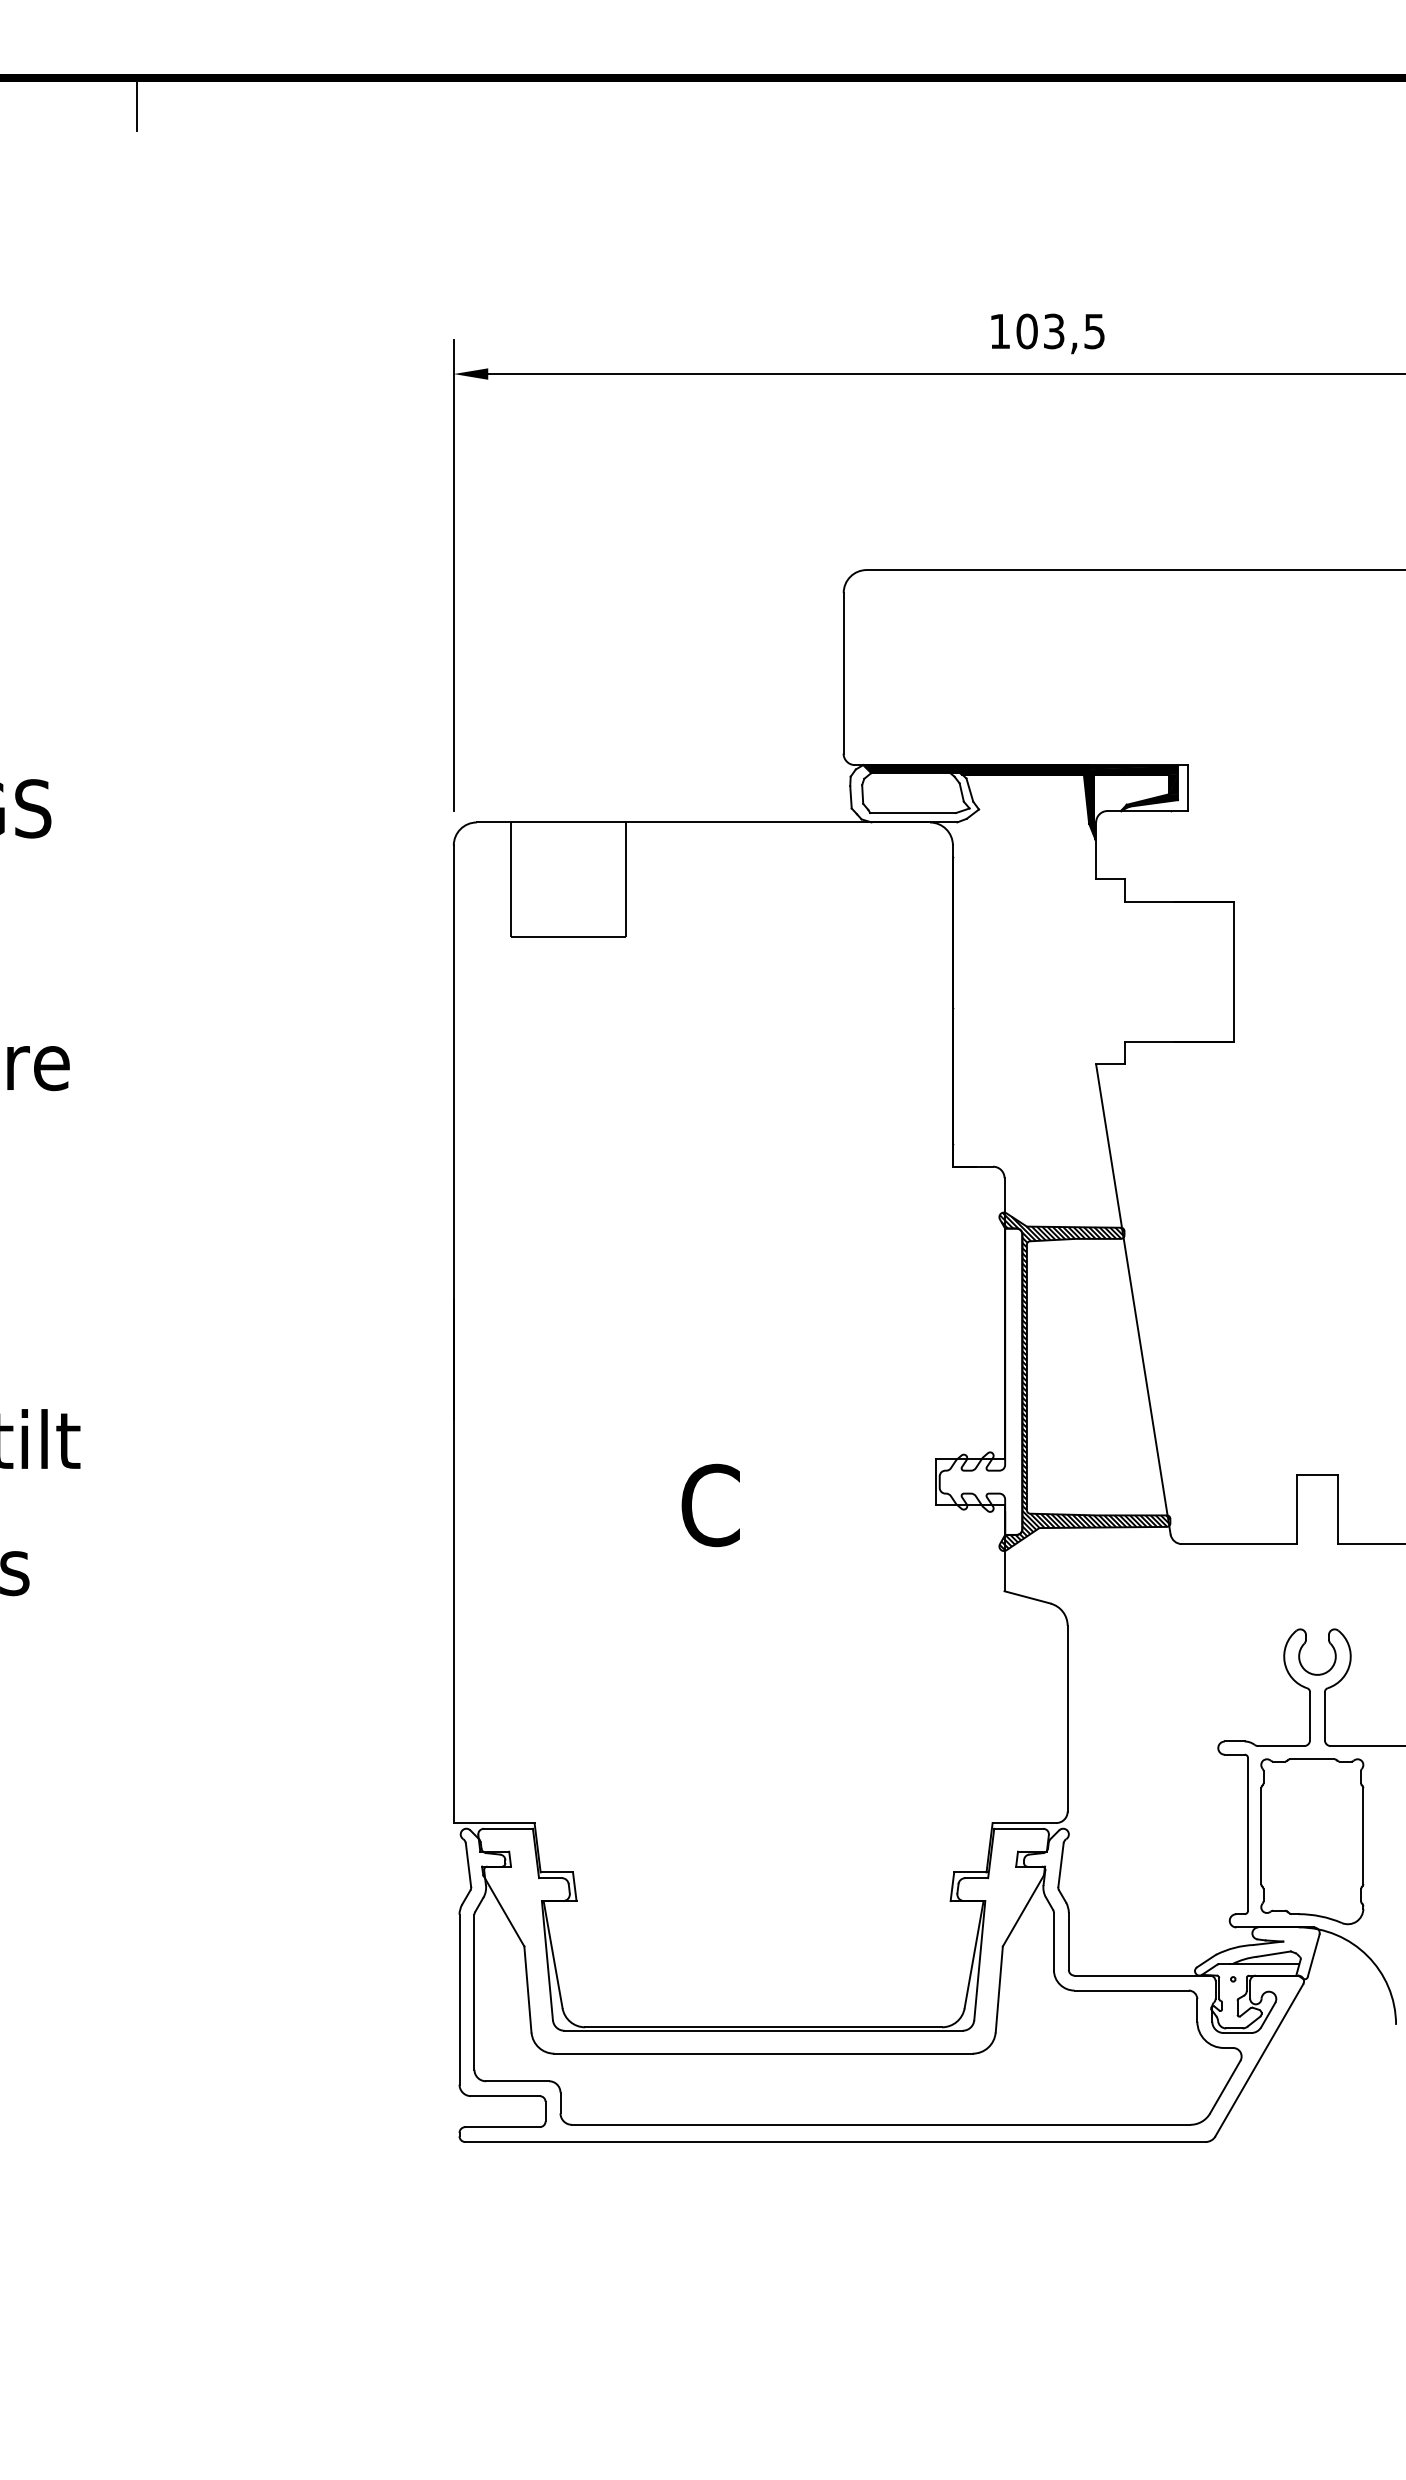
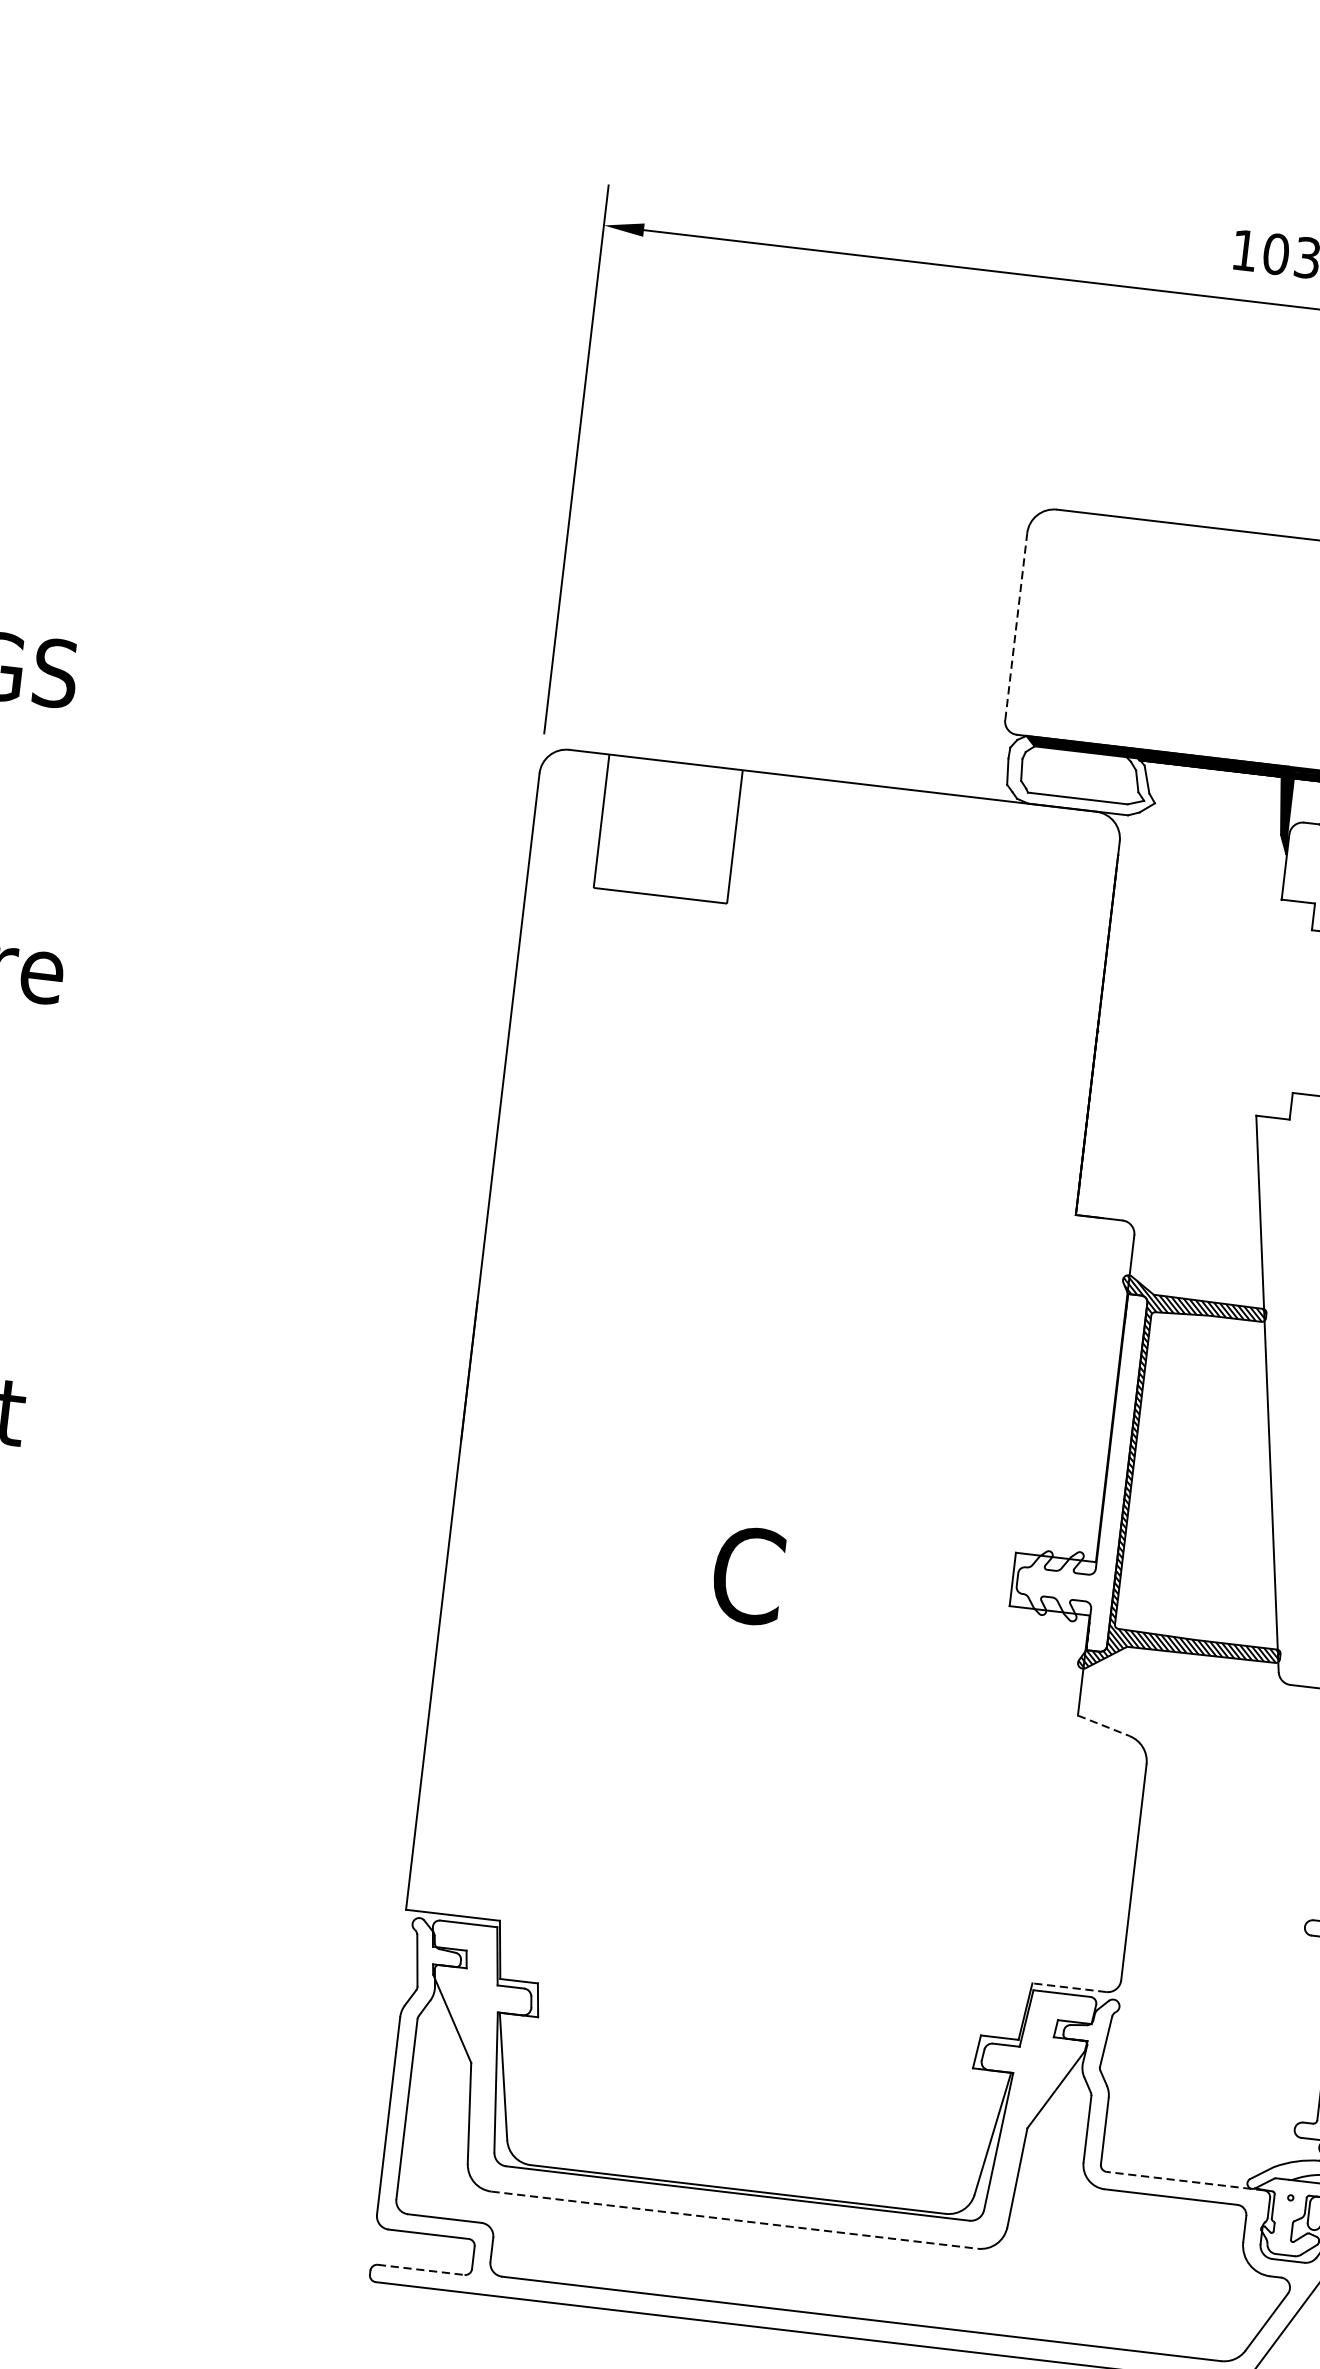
line: (843, 672) -> (1016, 625), solid -> dashed
line: (1027, 1597) -> (1103, 1725), solid -> dashed
line: (1024, 1823) -> (1069, 1988), solid -> dashed
line: (1142, 1975) -> (1185, 2181), solid -> dashed
line: (764, 2053) -> (735, 2220), solid -> dashed
line: (503, 2127) -> (422, 2270), solid -> dashed

